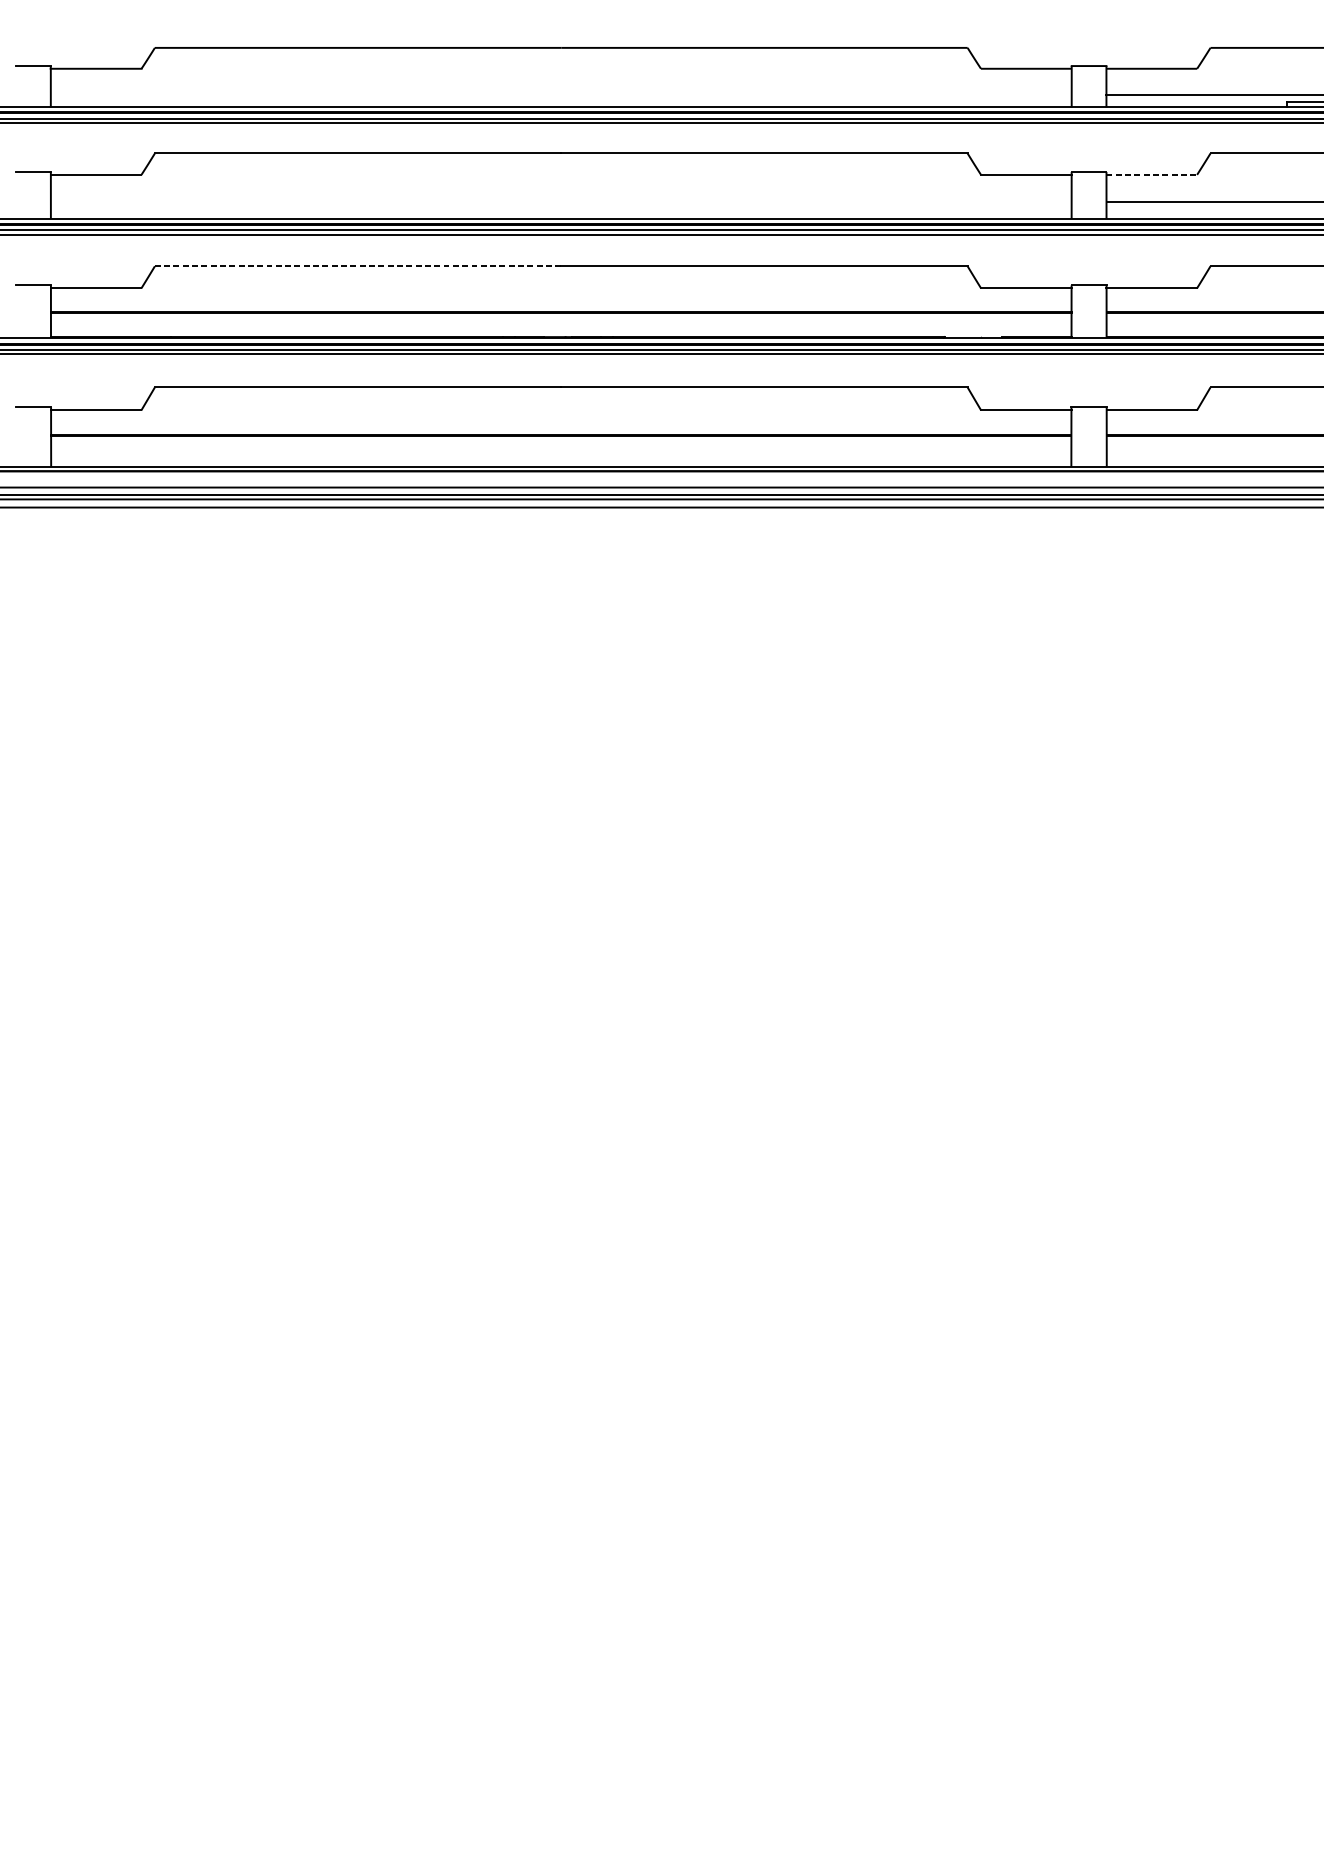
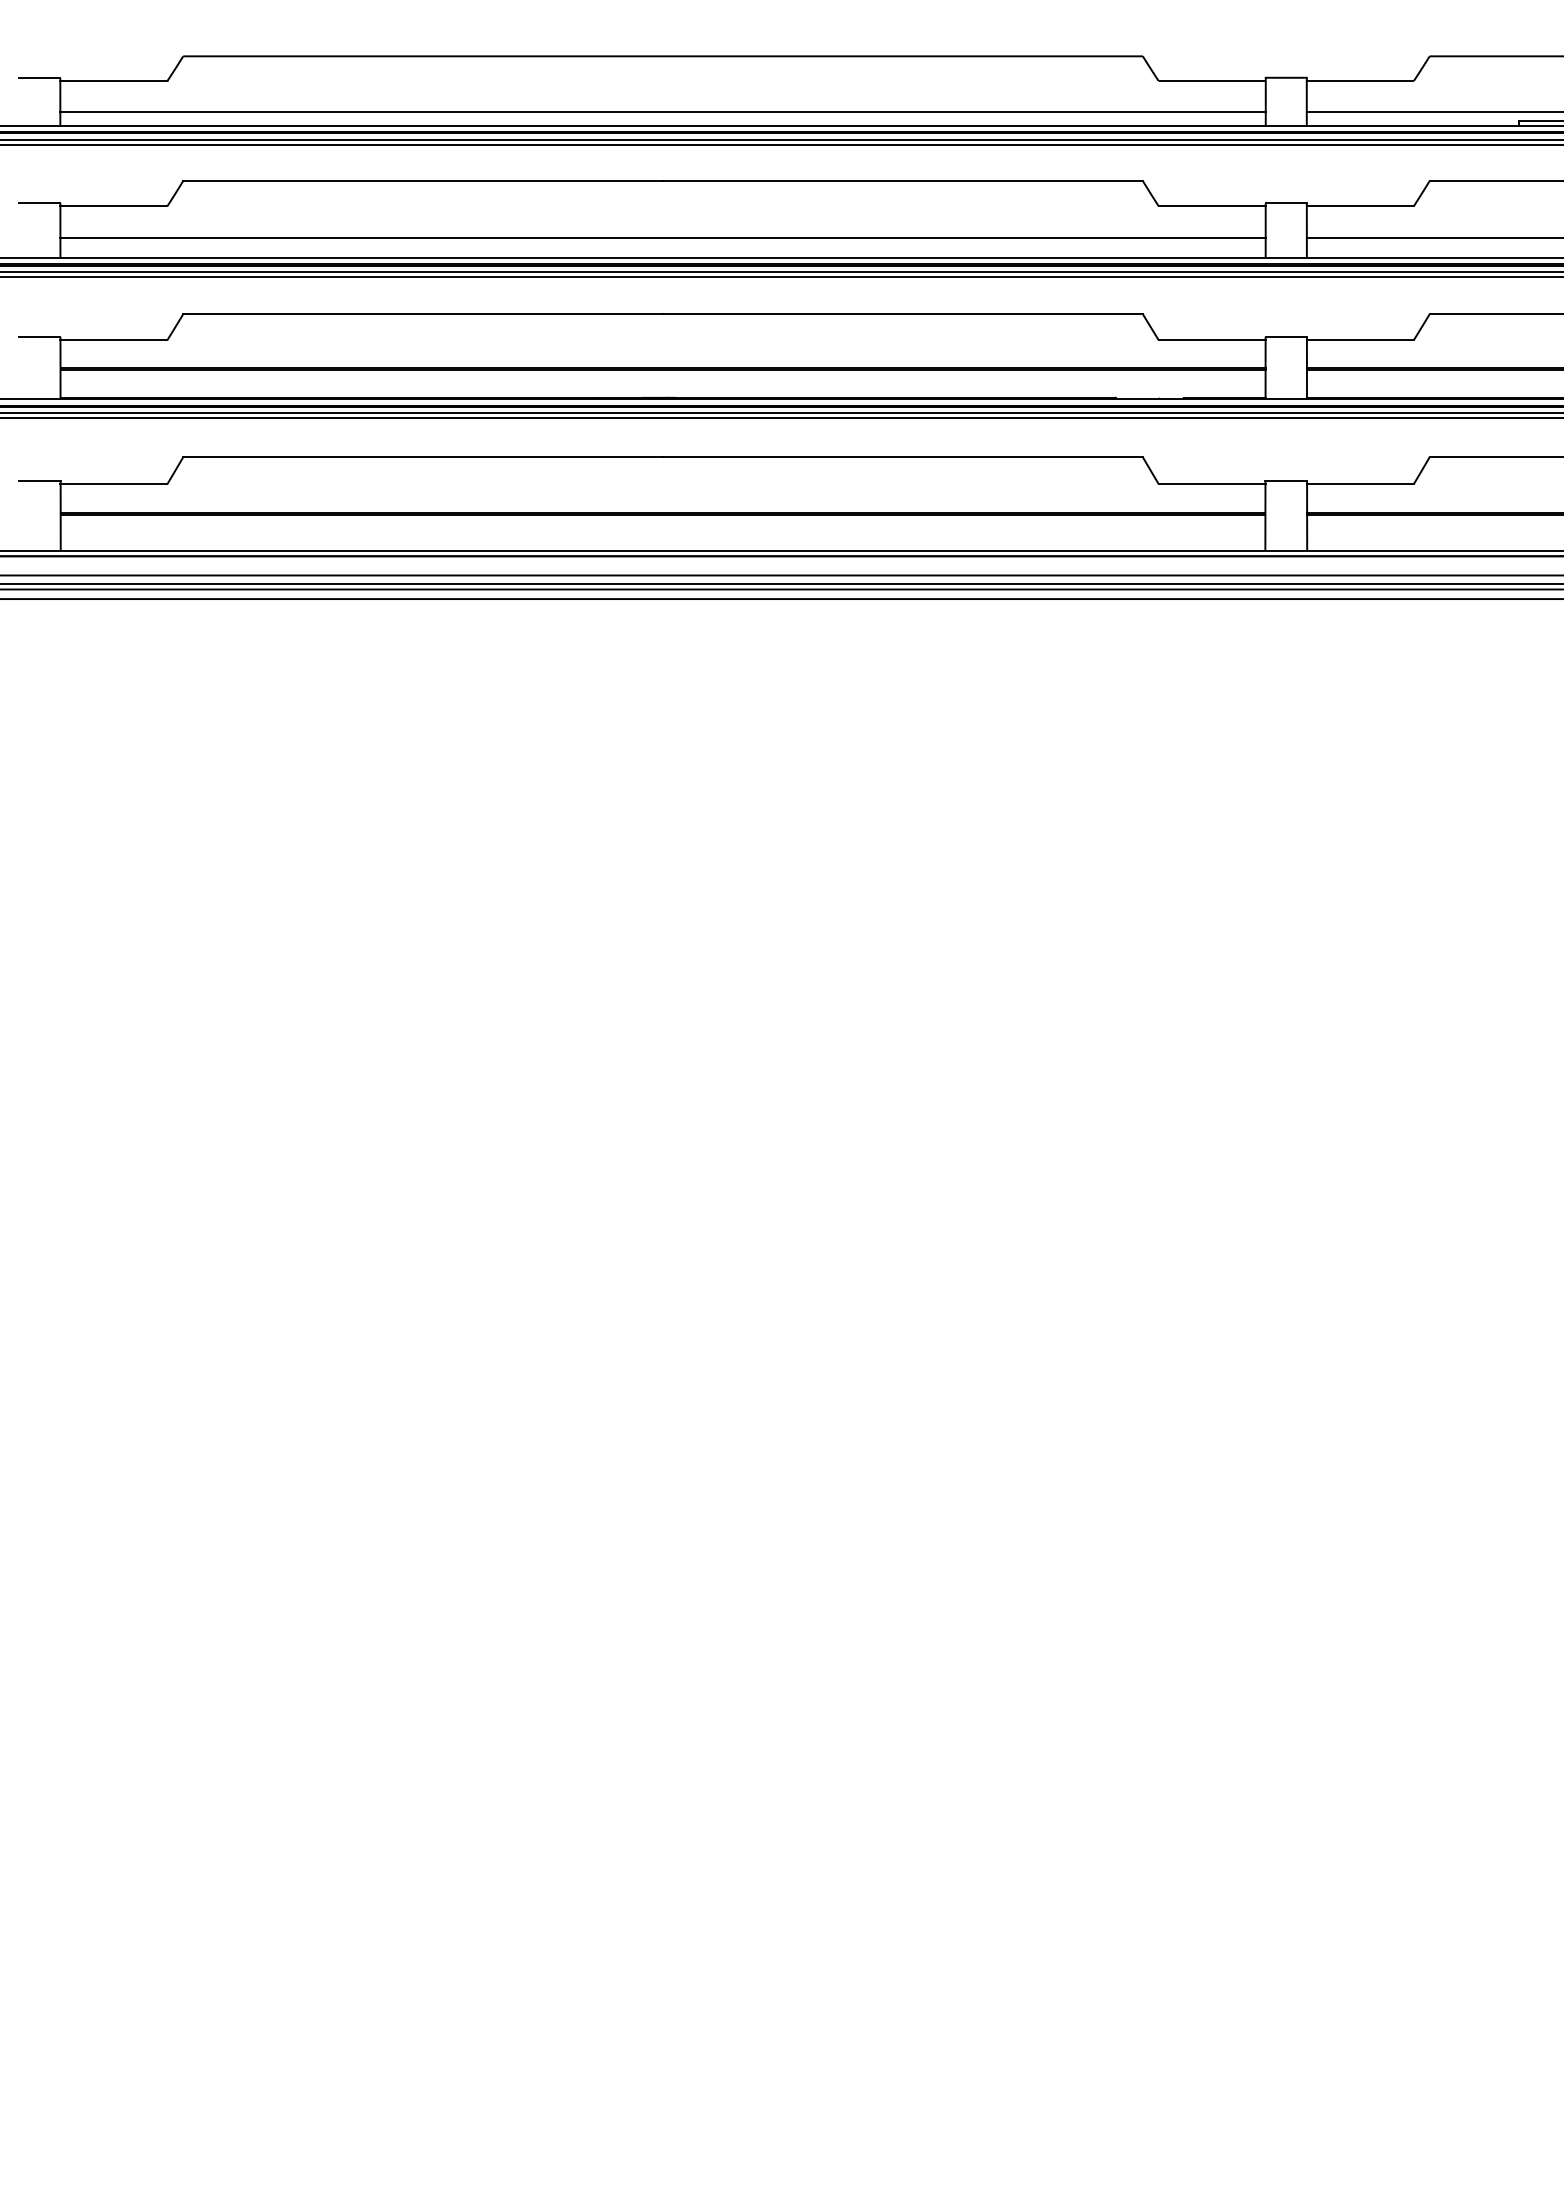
line: (560, 95) -> (662, 112), added
line: (1151, 175) -> (1360, 206), dashed -> solid
line: (560, 202) -> (662, 238), added
line: (358, 266) -> (423, 314), dashed -> solid

